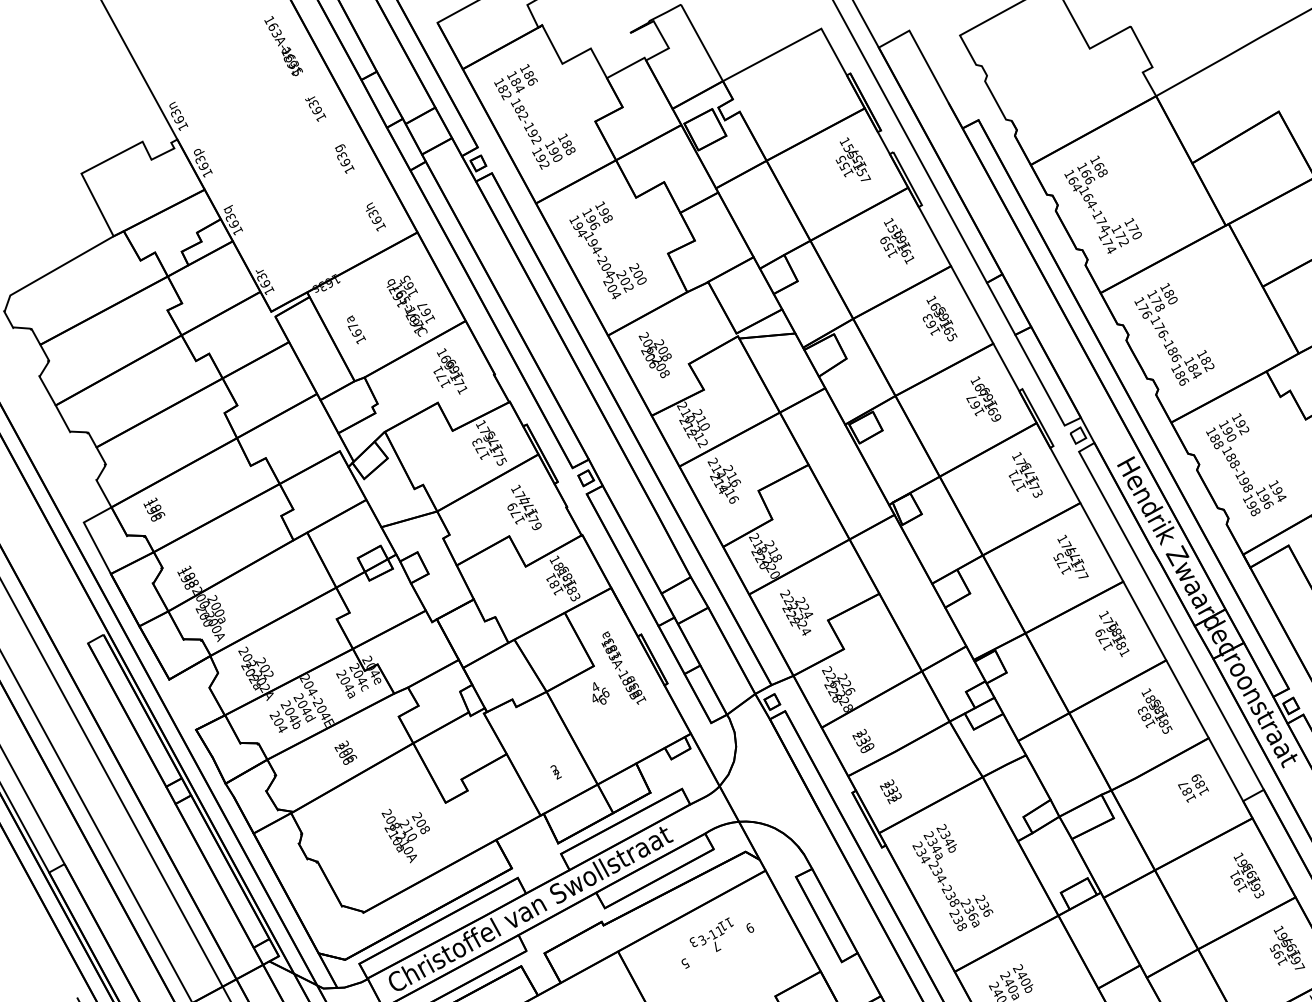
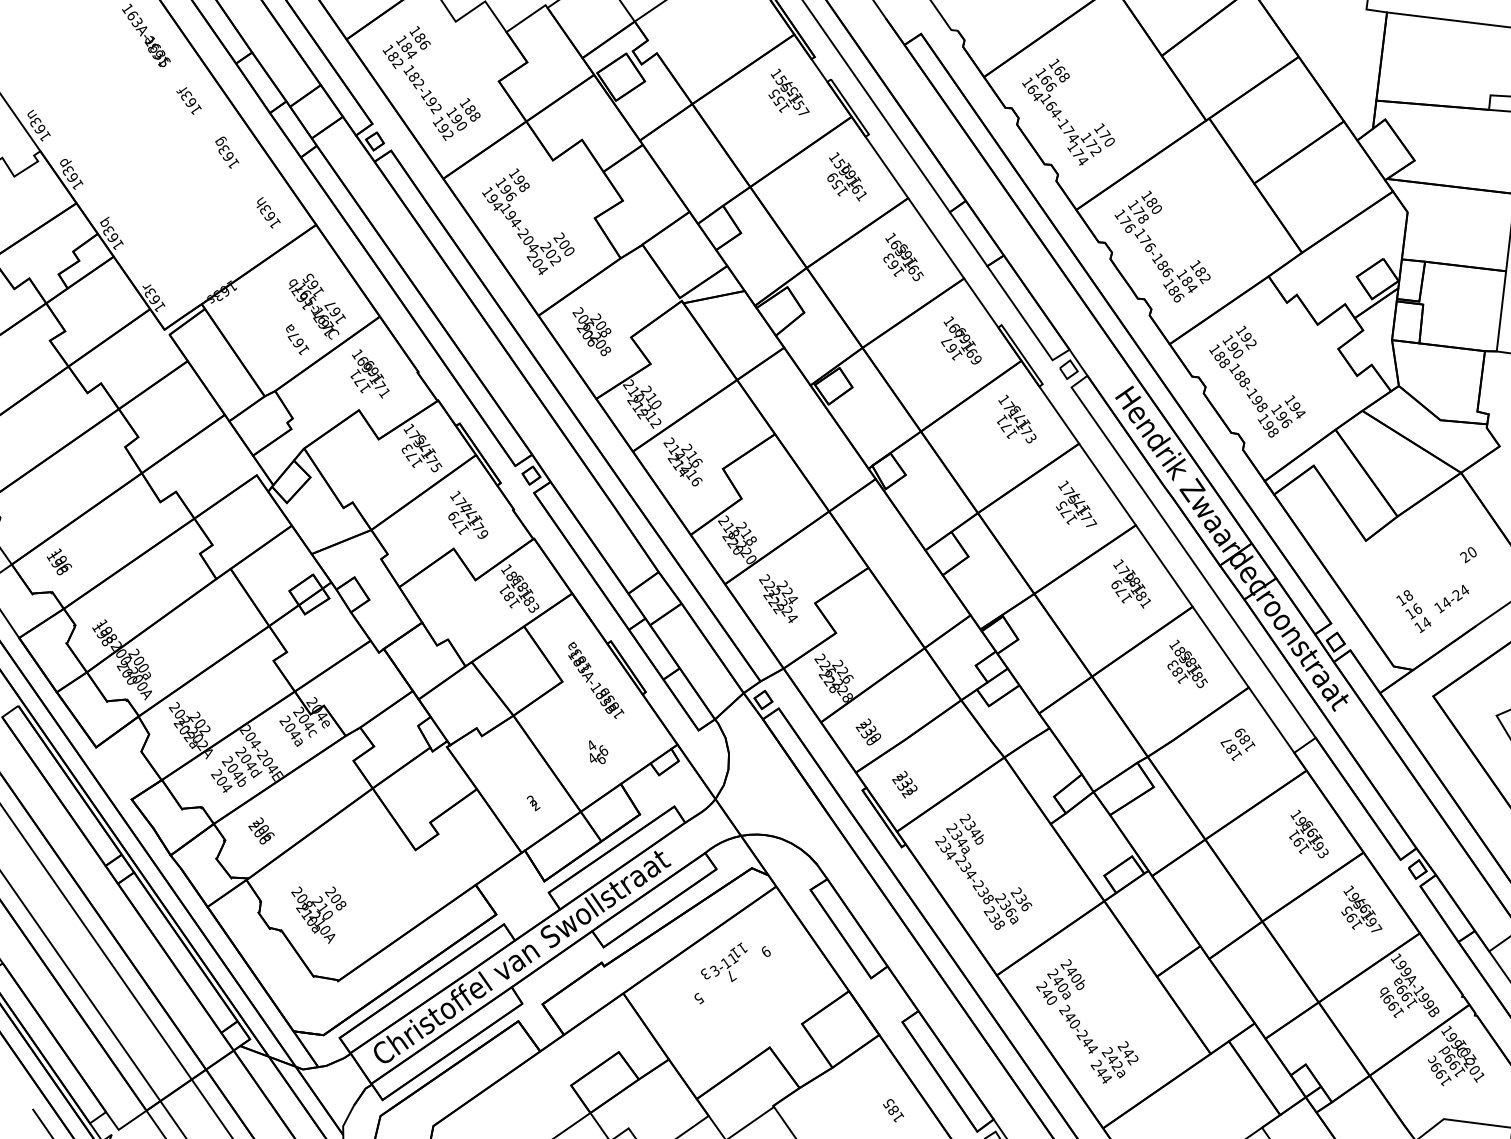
text: (356, 329) -> (297, 339), moved
text: (600, 693) -> (598, 752), moved
text: (345, 752) -> (261, 830), moved
text: (403, 835) -> (318, 914), moved

